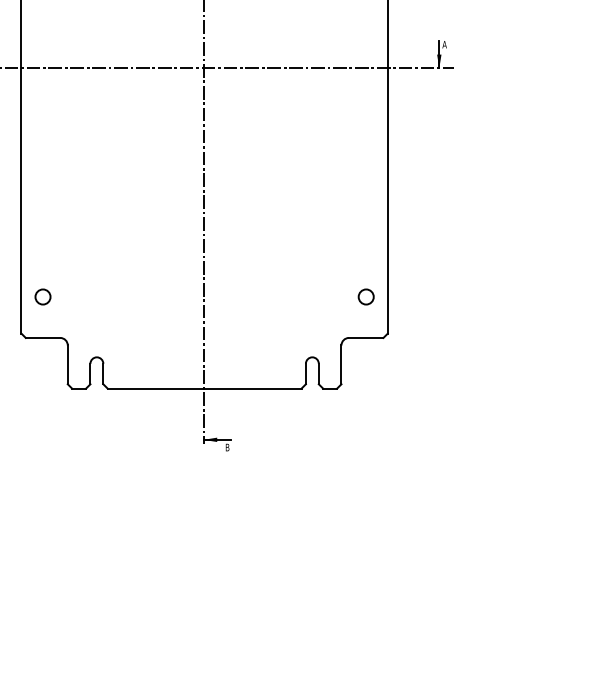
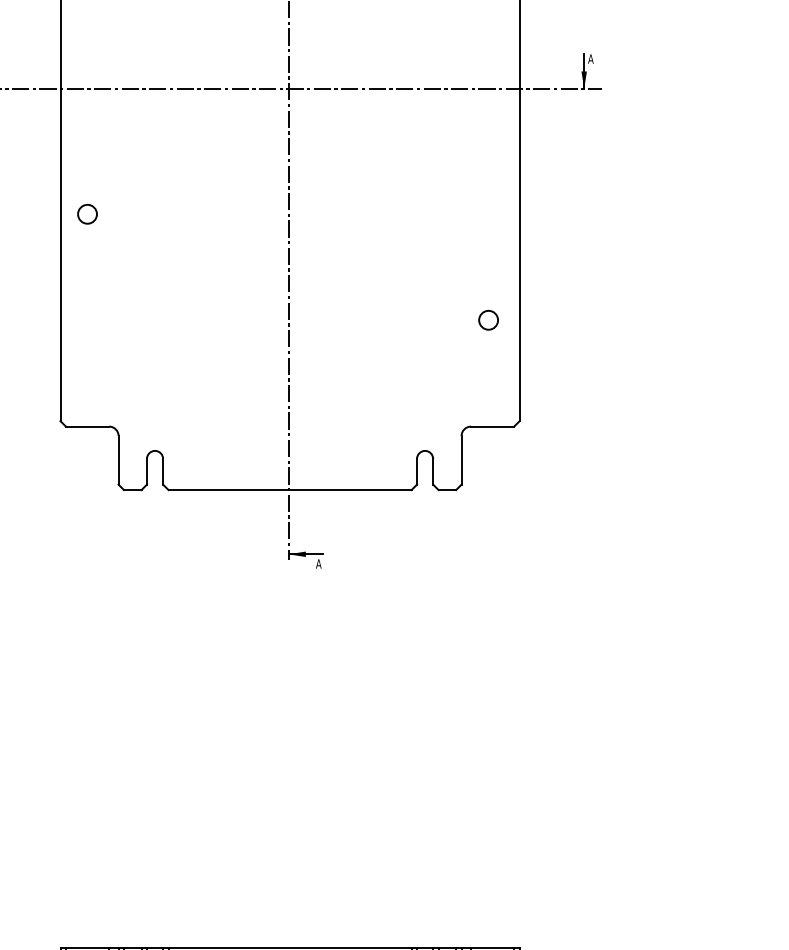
circle: (42, 297) -> (87, 214), moved
circle: (366, 297) -> (488, 320), moved
text: (227, 447) -> (318, 563), B -> A

